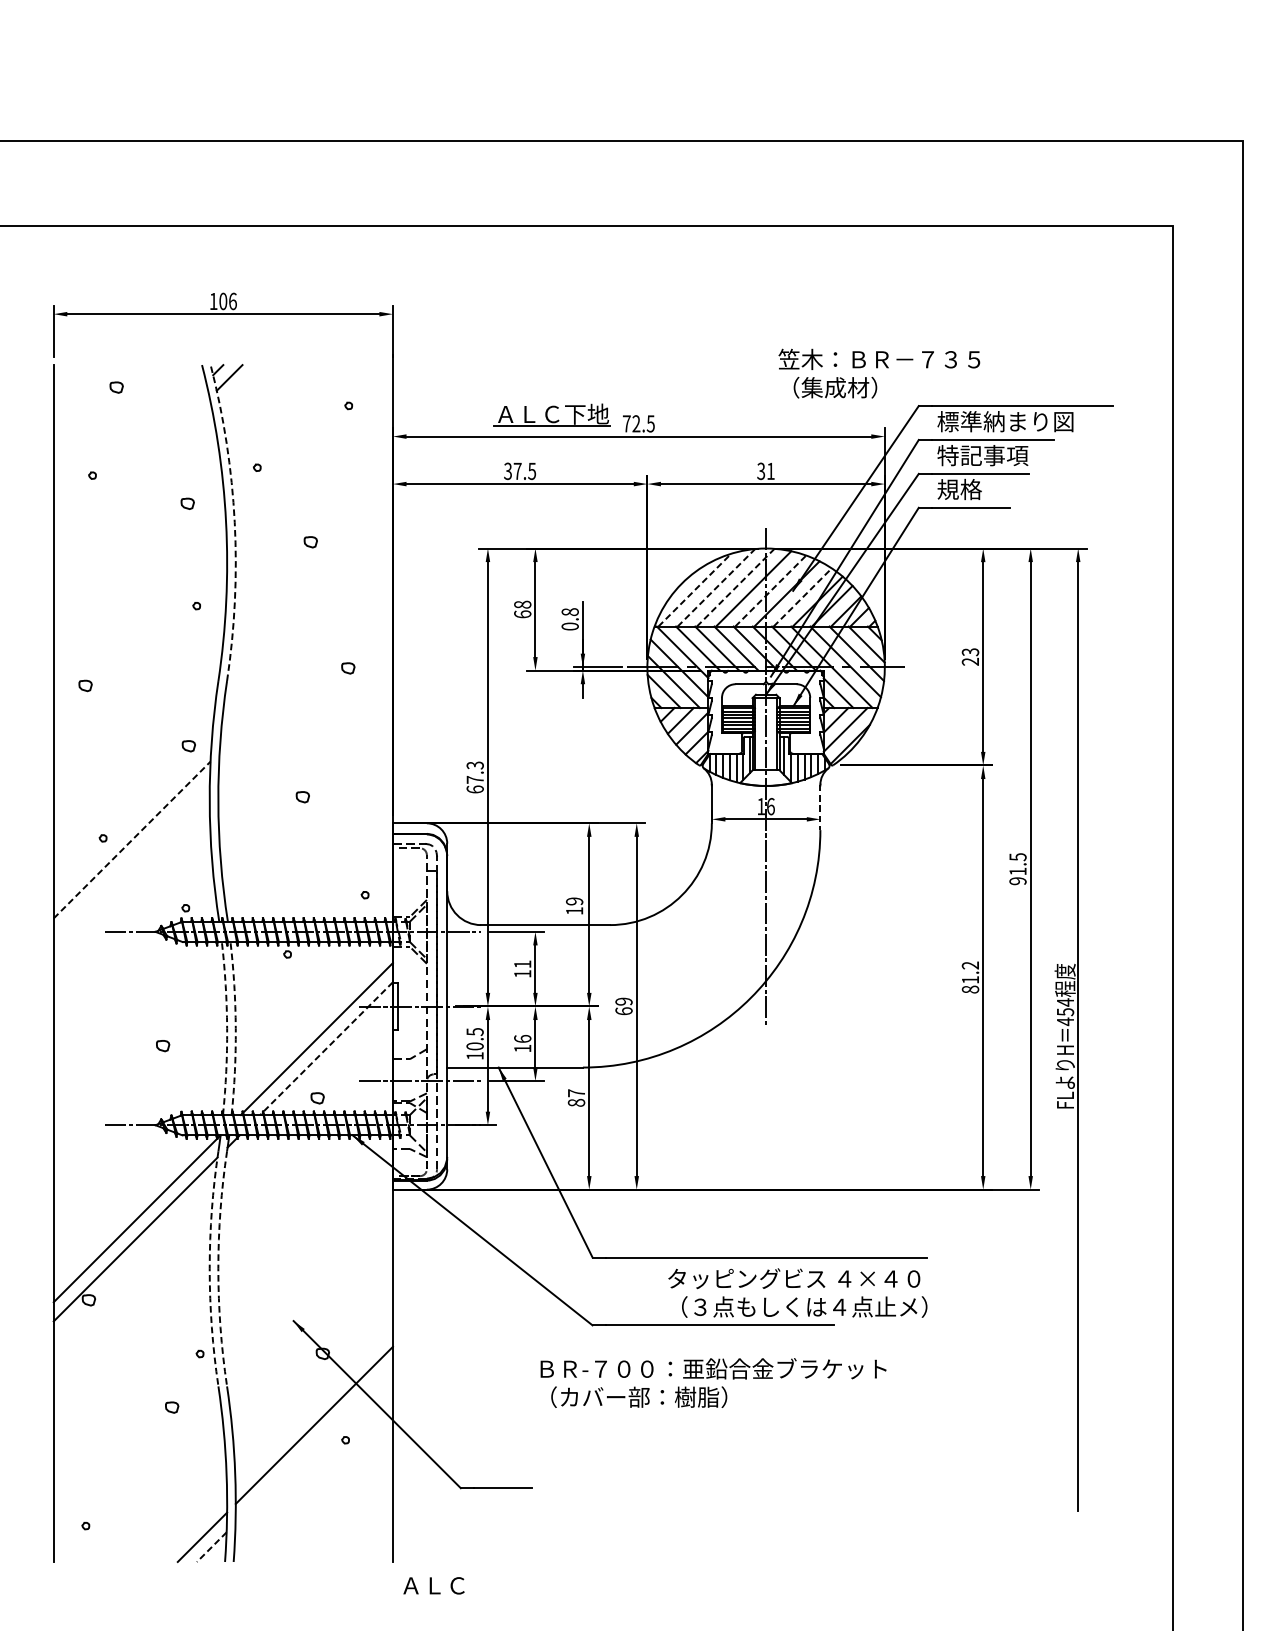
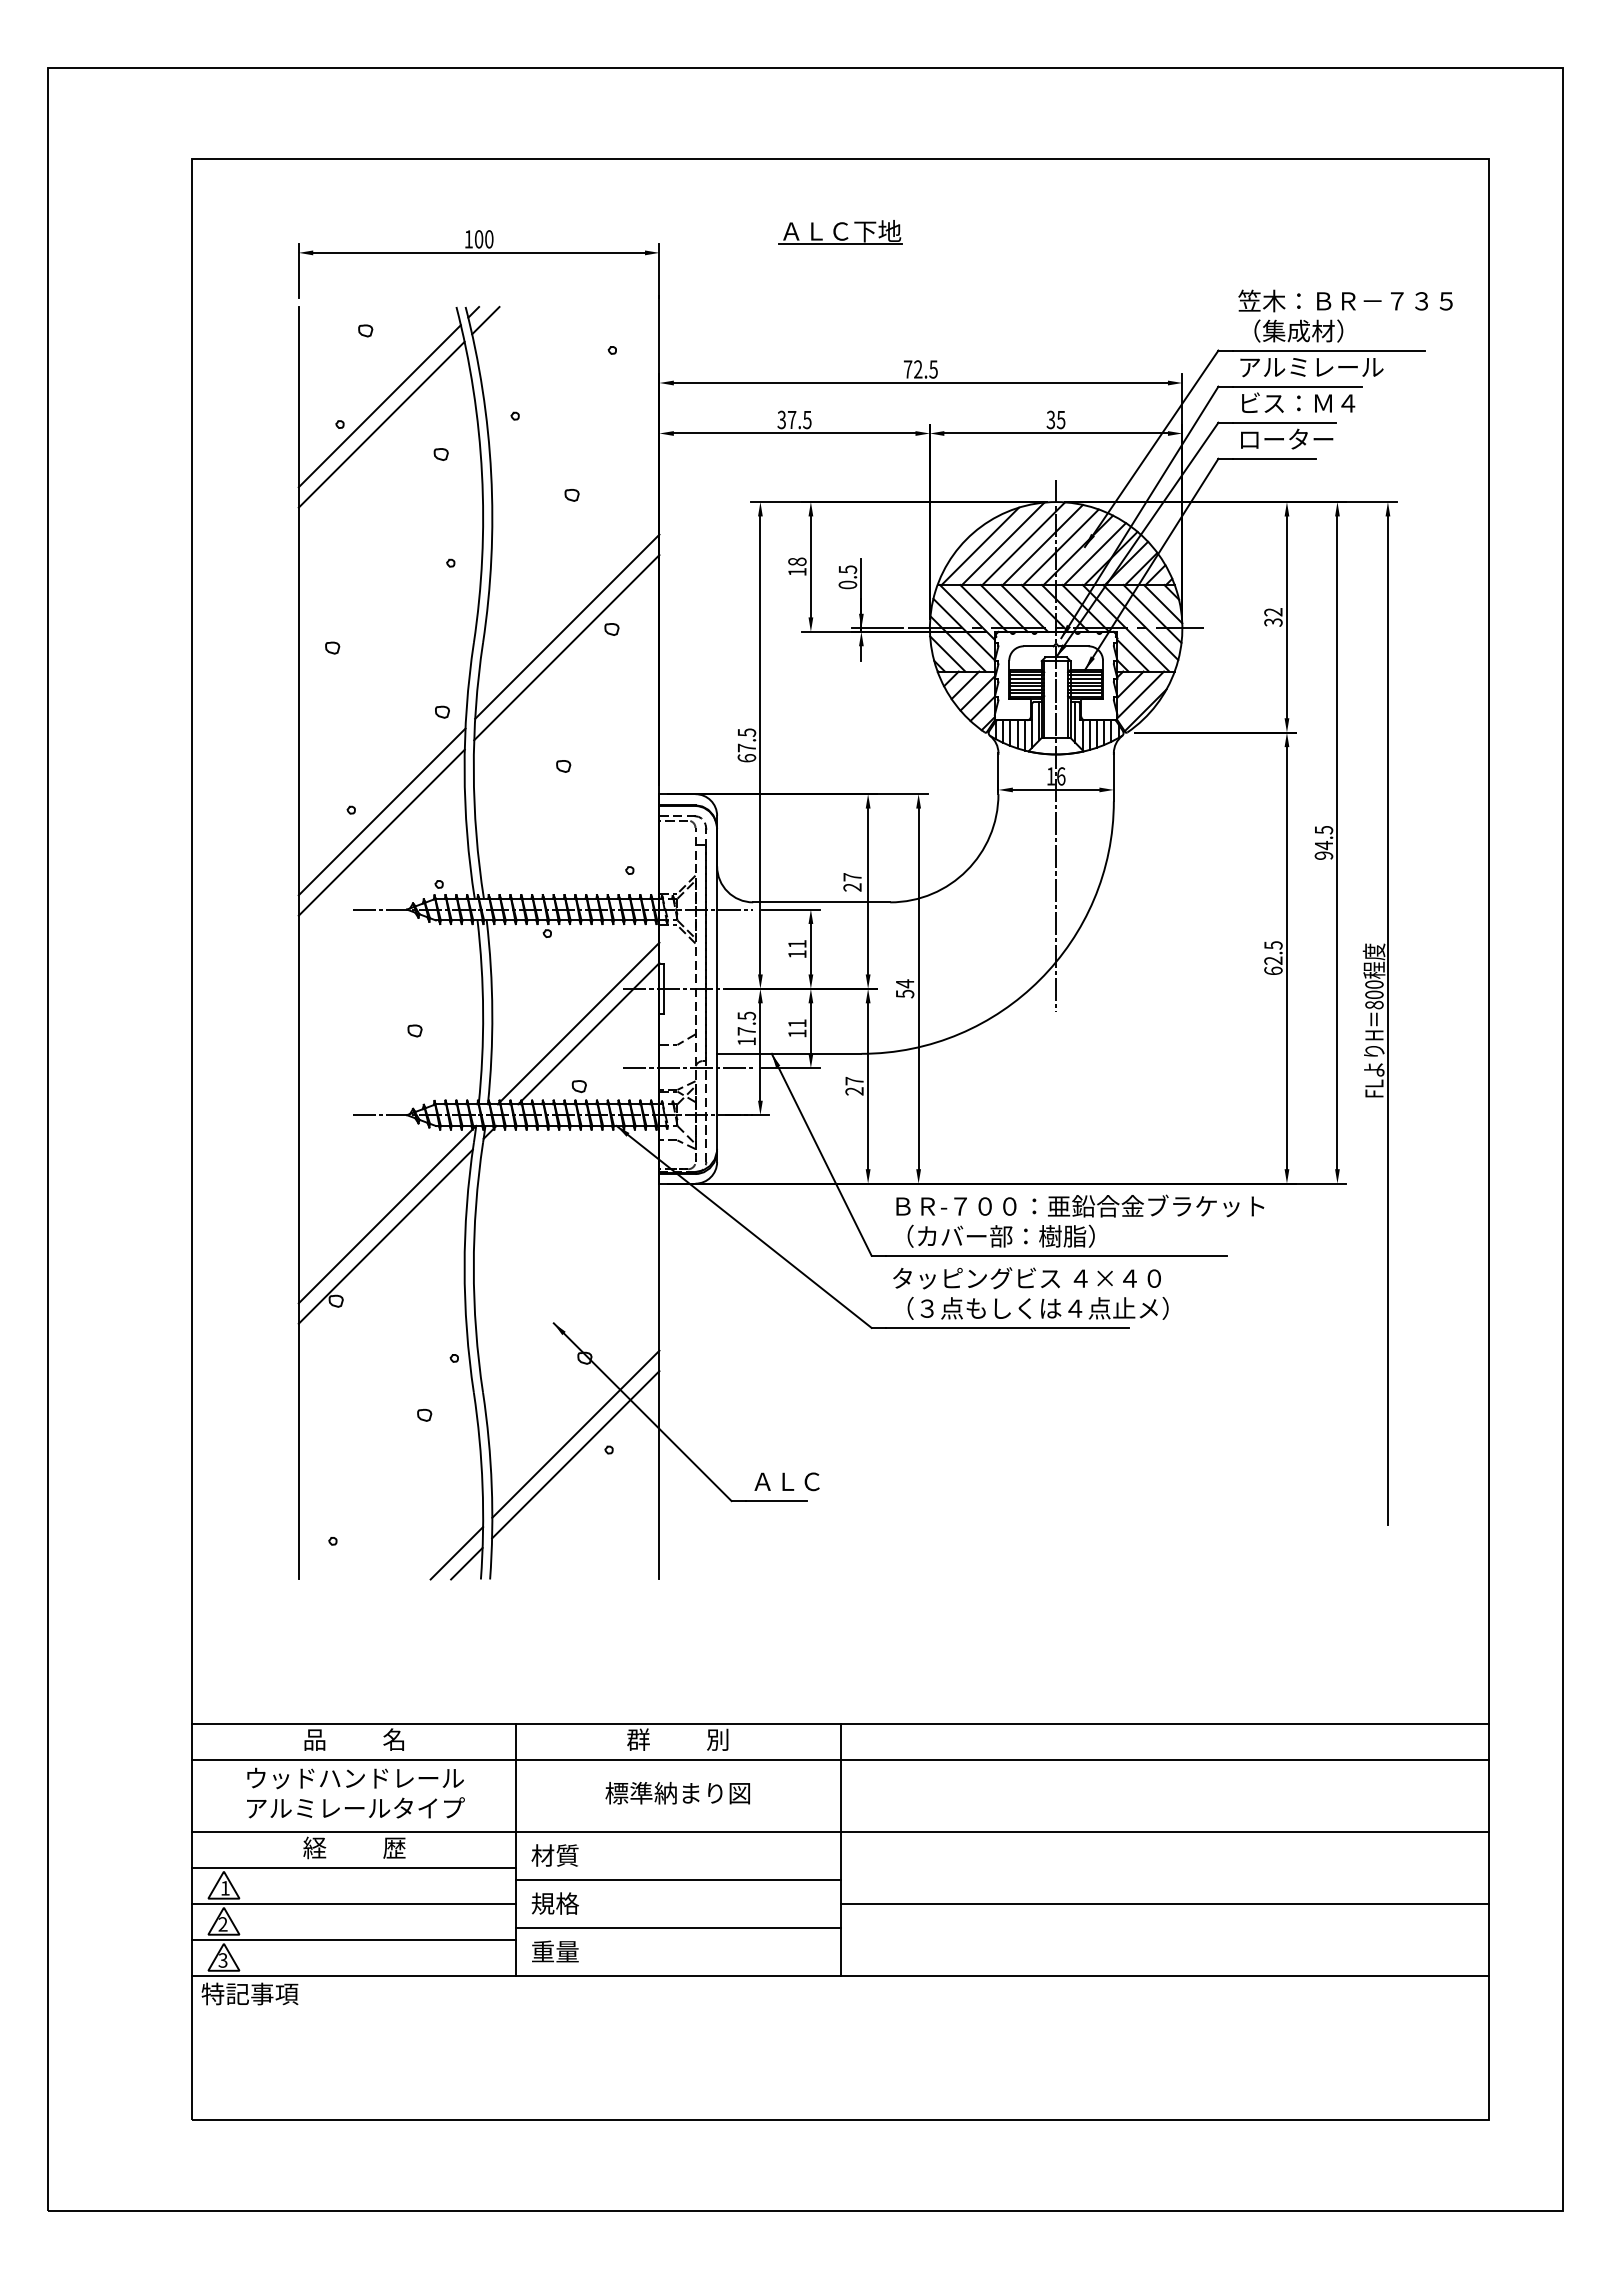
text: (233, 301) -> (489, 239), 106 -> 100
text: (879, 373) -> (1345, 315), moved
part: (551, 415) -> (840, 232), moved
text: (1005, 421) -> (1310, 366), 標準納まり図 -> アルミレール
text: (992, 454) -> (1296, 402), 特記事項 -> ビス：Ｍ４
line: (129, 458) -> (379, 406), added
text: (770, 471) -> (1060, 420), 31 -> 35
line: (131, 475) -> (381, 424), added
text: (981, 489) -> (1285, 439), 規格 -> ローター
arc: (235, 522) -> (491, 474), dashed -> solid
line: (716, 587) -> (1003, 543), dashed -> solid
line: (736, 587) -> (1024, 543), dashed -> solid
line: (694, 590) -> (980, 546), dashed -> solid
line: (771, 590) -> (1061, 546), dashed -> solid
line: (803, 597) -> (1095, 554), dashed -> solid
text: (569, 611) -> (847, 569), 0.8 -> 0.5
text: (522, 613) -> (797, 571), 68 -> 18
text: (970, 657) -> (1273, 617), 23 -> 32
line: (306, 665) -> (567, 626), added
line: (305, 685) -> (566, 647), added
text: (474, 765) -> (746, 732), 67.3 -> 67.5
line: (820, 807) -> (1113, 777), dashed -> solid
line: (132, 839) -> (382, 811), dashed -> solid
line: (131, 859) -> (381, 832), added
text: (1017, 871) -> (1323, 845), 91.5 -> 94.5
text: (574, 906) -> (852, 882), 19 -> 27
text: (970, 977) -> (1273, 958), 81.2 -> 62.5
text: (623, 1006) -> (904, 988), 69 -> 54
text: (1065, 1011) -> (1374, 994), 454 -> 800
arc: (227, 1028) -> (483, 1012), dashed -> solid
arc: (235, 1028) -> (492, 1012), dashed -> solid
text: (522, 1039) -> (797, 1023), 16 -> 11
text: (474, 1046) -> (746, 1031), 10.5 -> 17.5
line: (326, 1048) -> (588, 1033), dashed -> solid
text: (576, 1102) -> (854, 1091), 87 -> 27
arc: (209, 1268) -> (464, 1267), dashed -> solid
arc: (218, 1268) -> (473, 1267), dashed -> solid
text: (797, 1292) -> (1030, 1293), moved
text: (713, 1382) -> (1080, 1220), moved
line: (314, 1444) -> (575, 1454), added
line: (211, 1547) -> (466, 1564), dashed -> solid
text: (433, 1585) -> (786, 1481), moved

